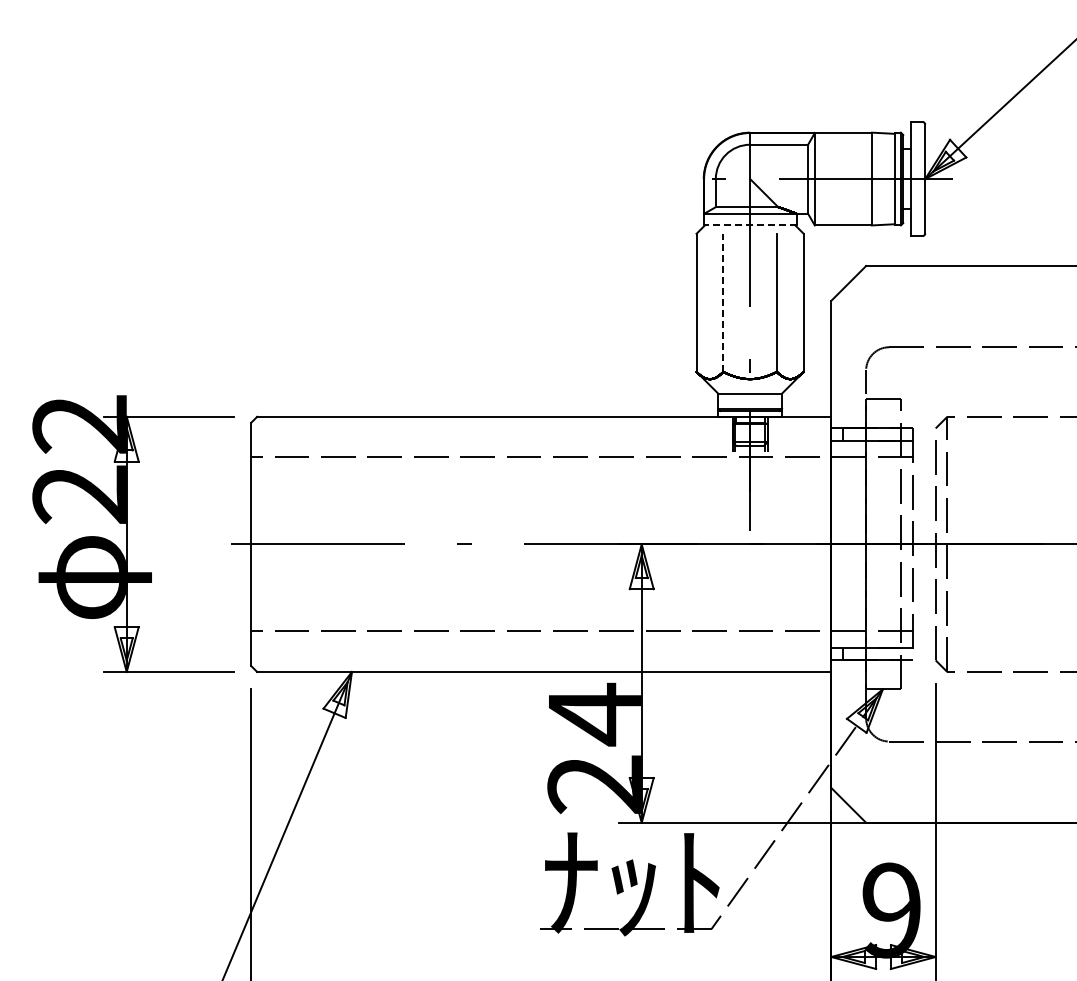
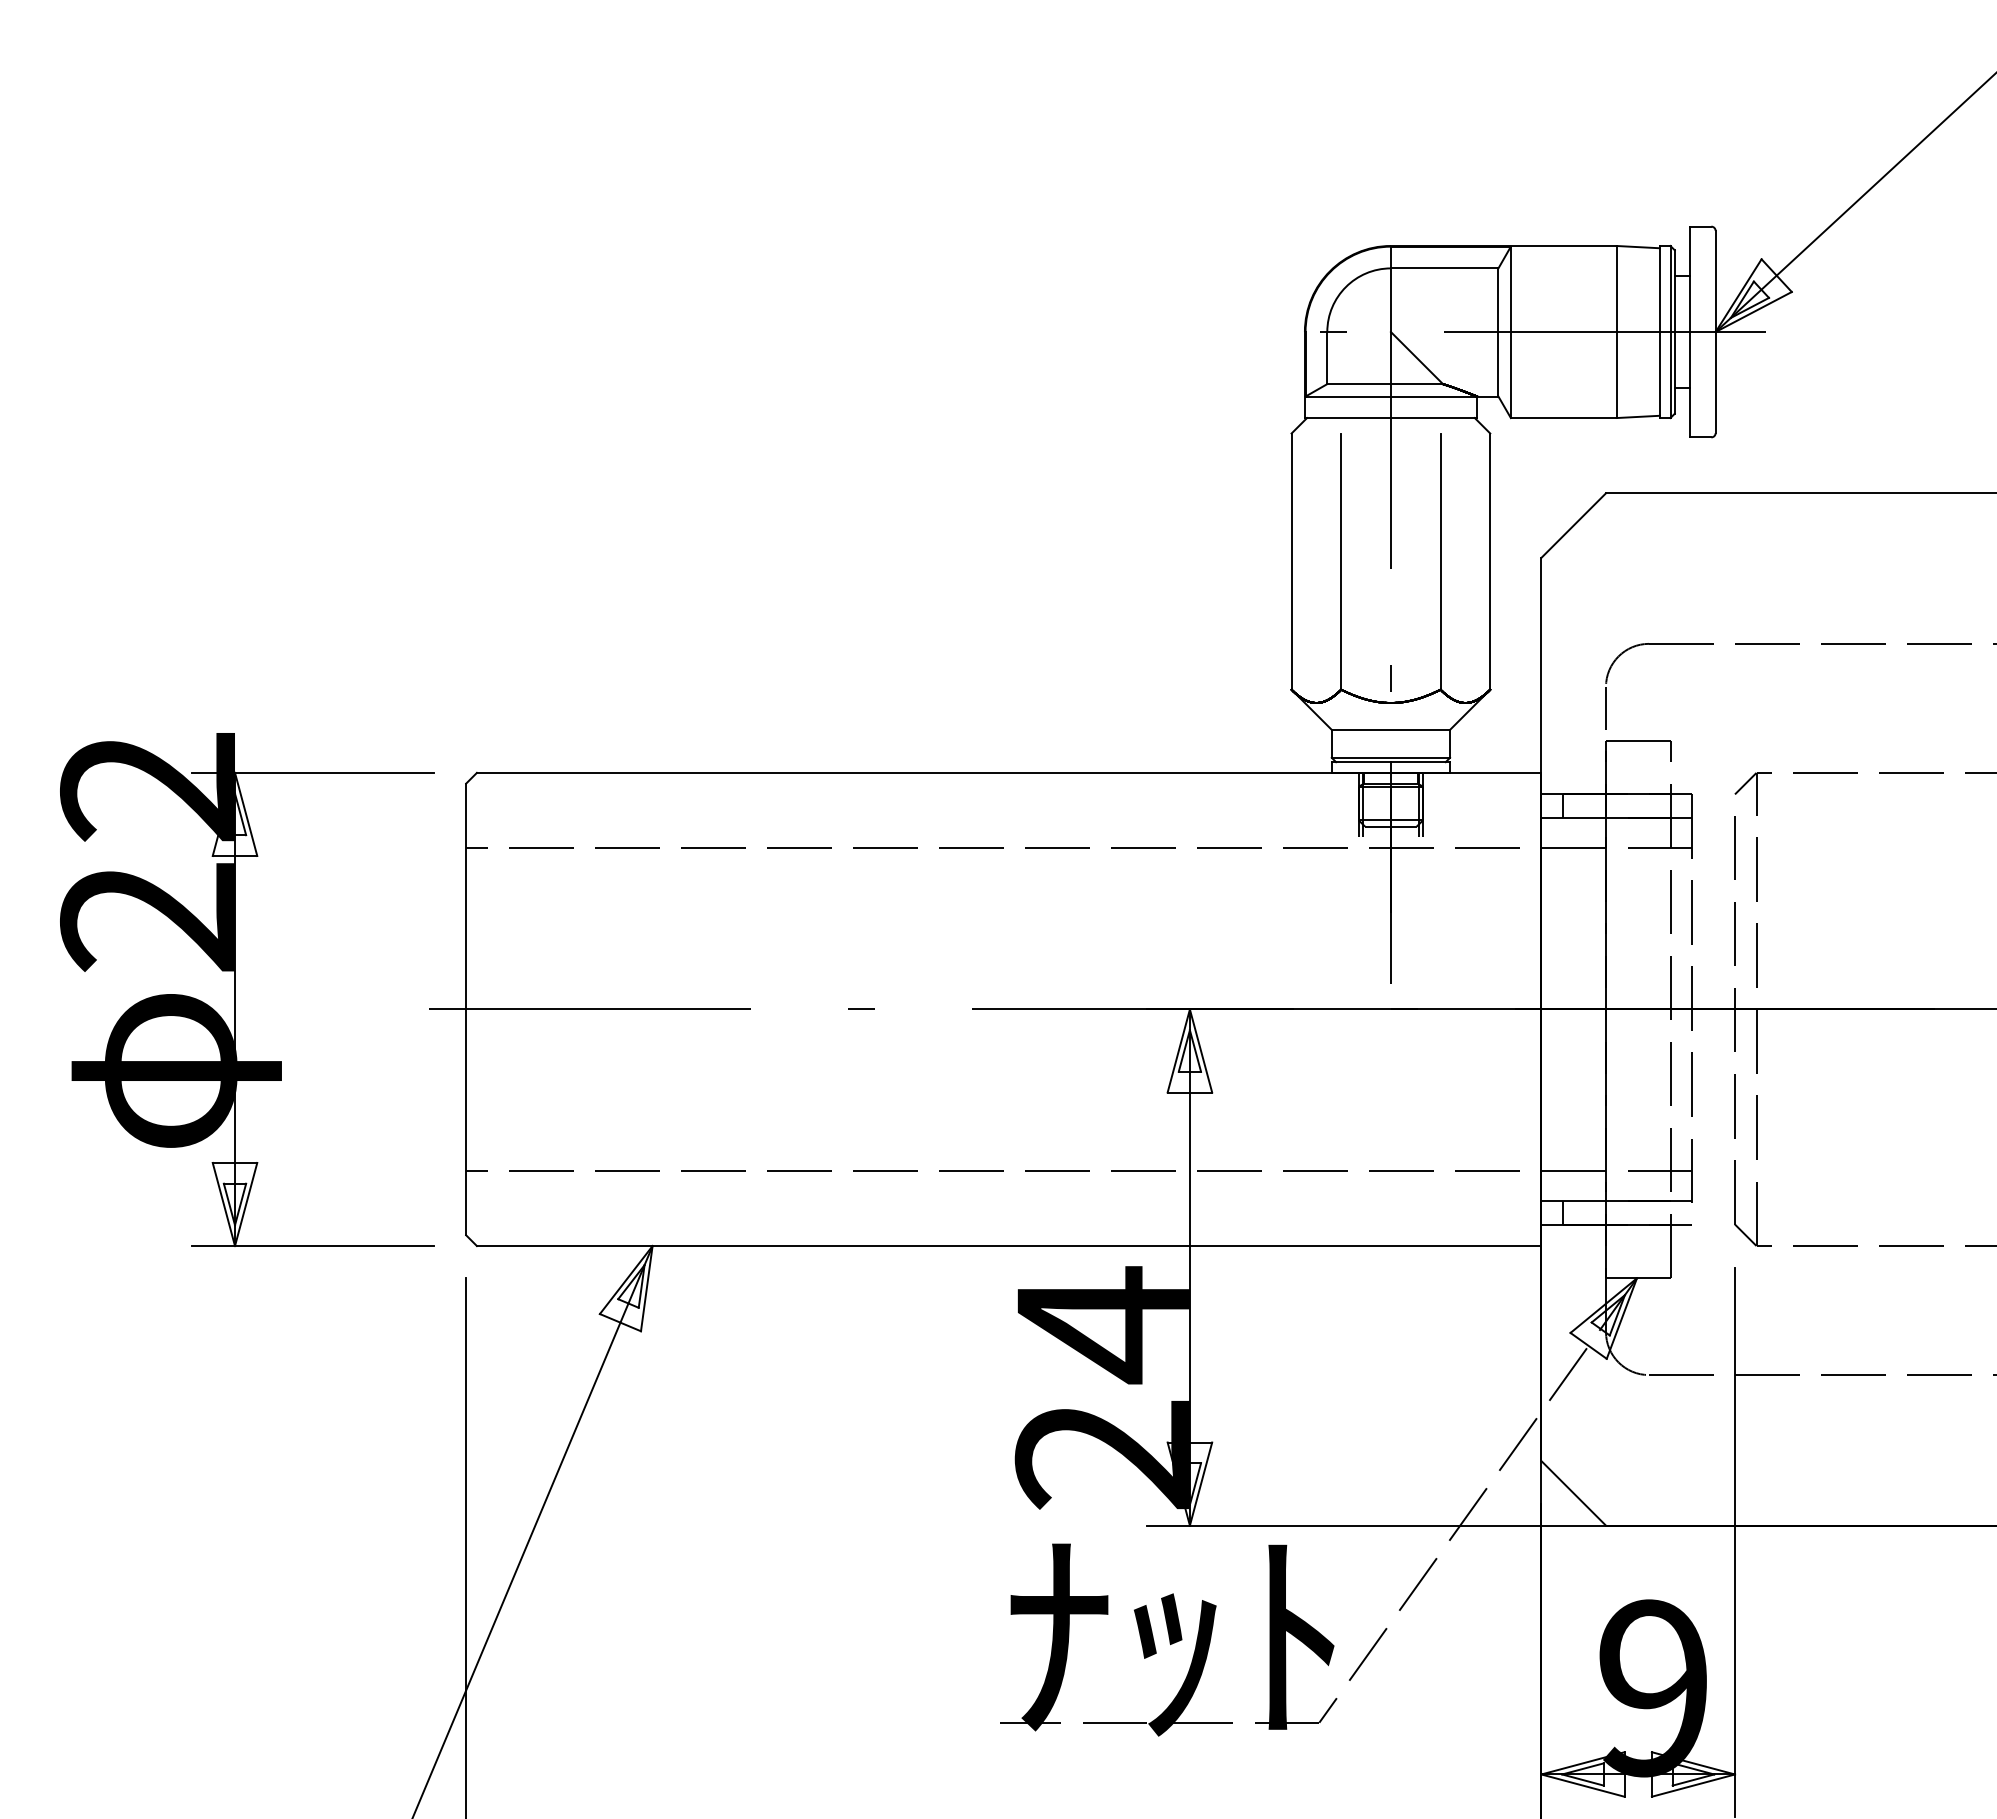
line: (749, 225) -> (1389, 418), dashed -> solid
line: (723, 302) -> (1341, 560), dashed -> solid

